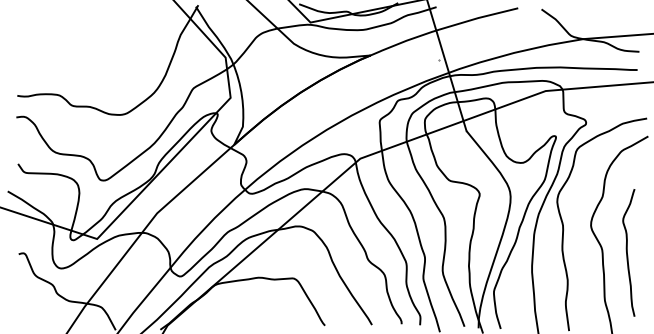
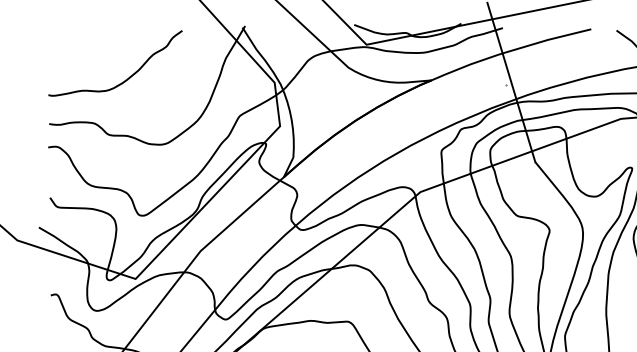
curve: (91, 51) -> (129, 76), added

